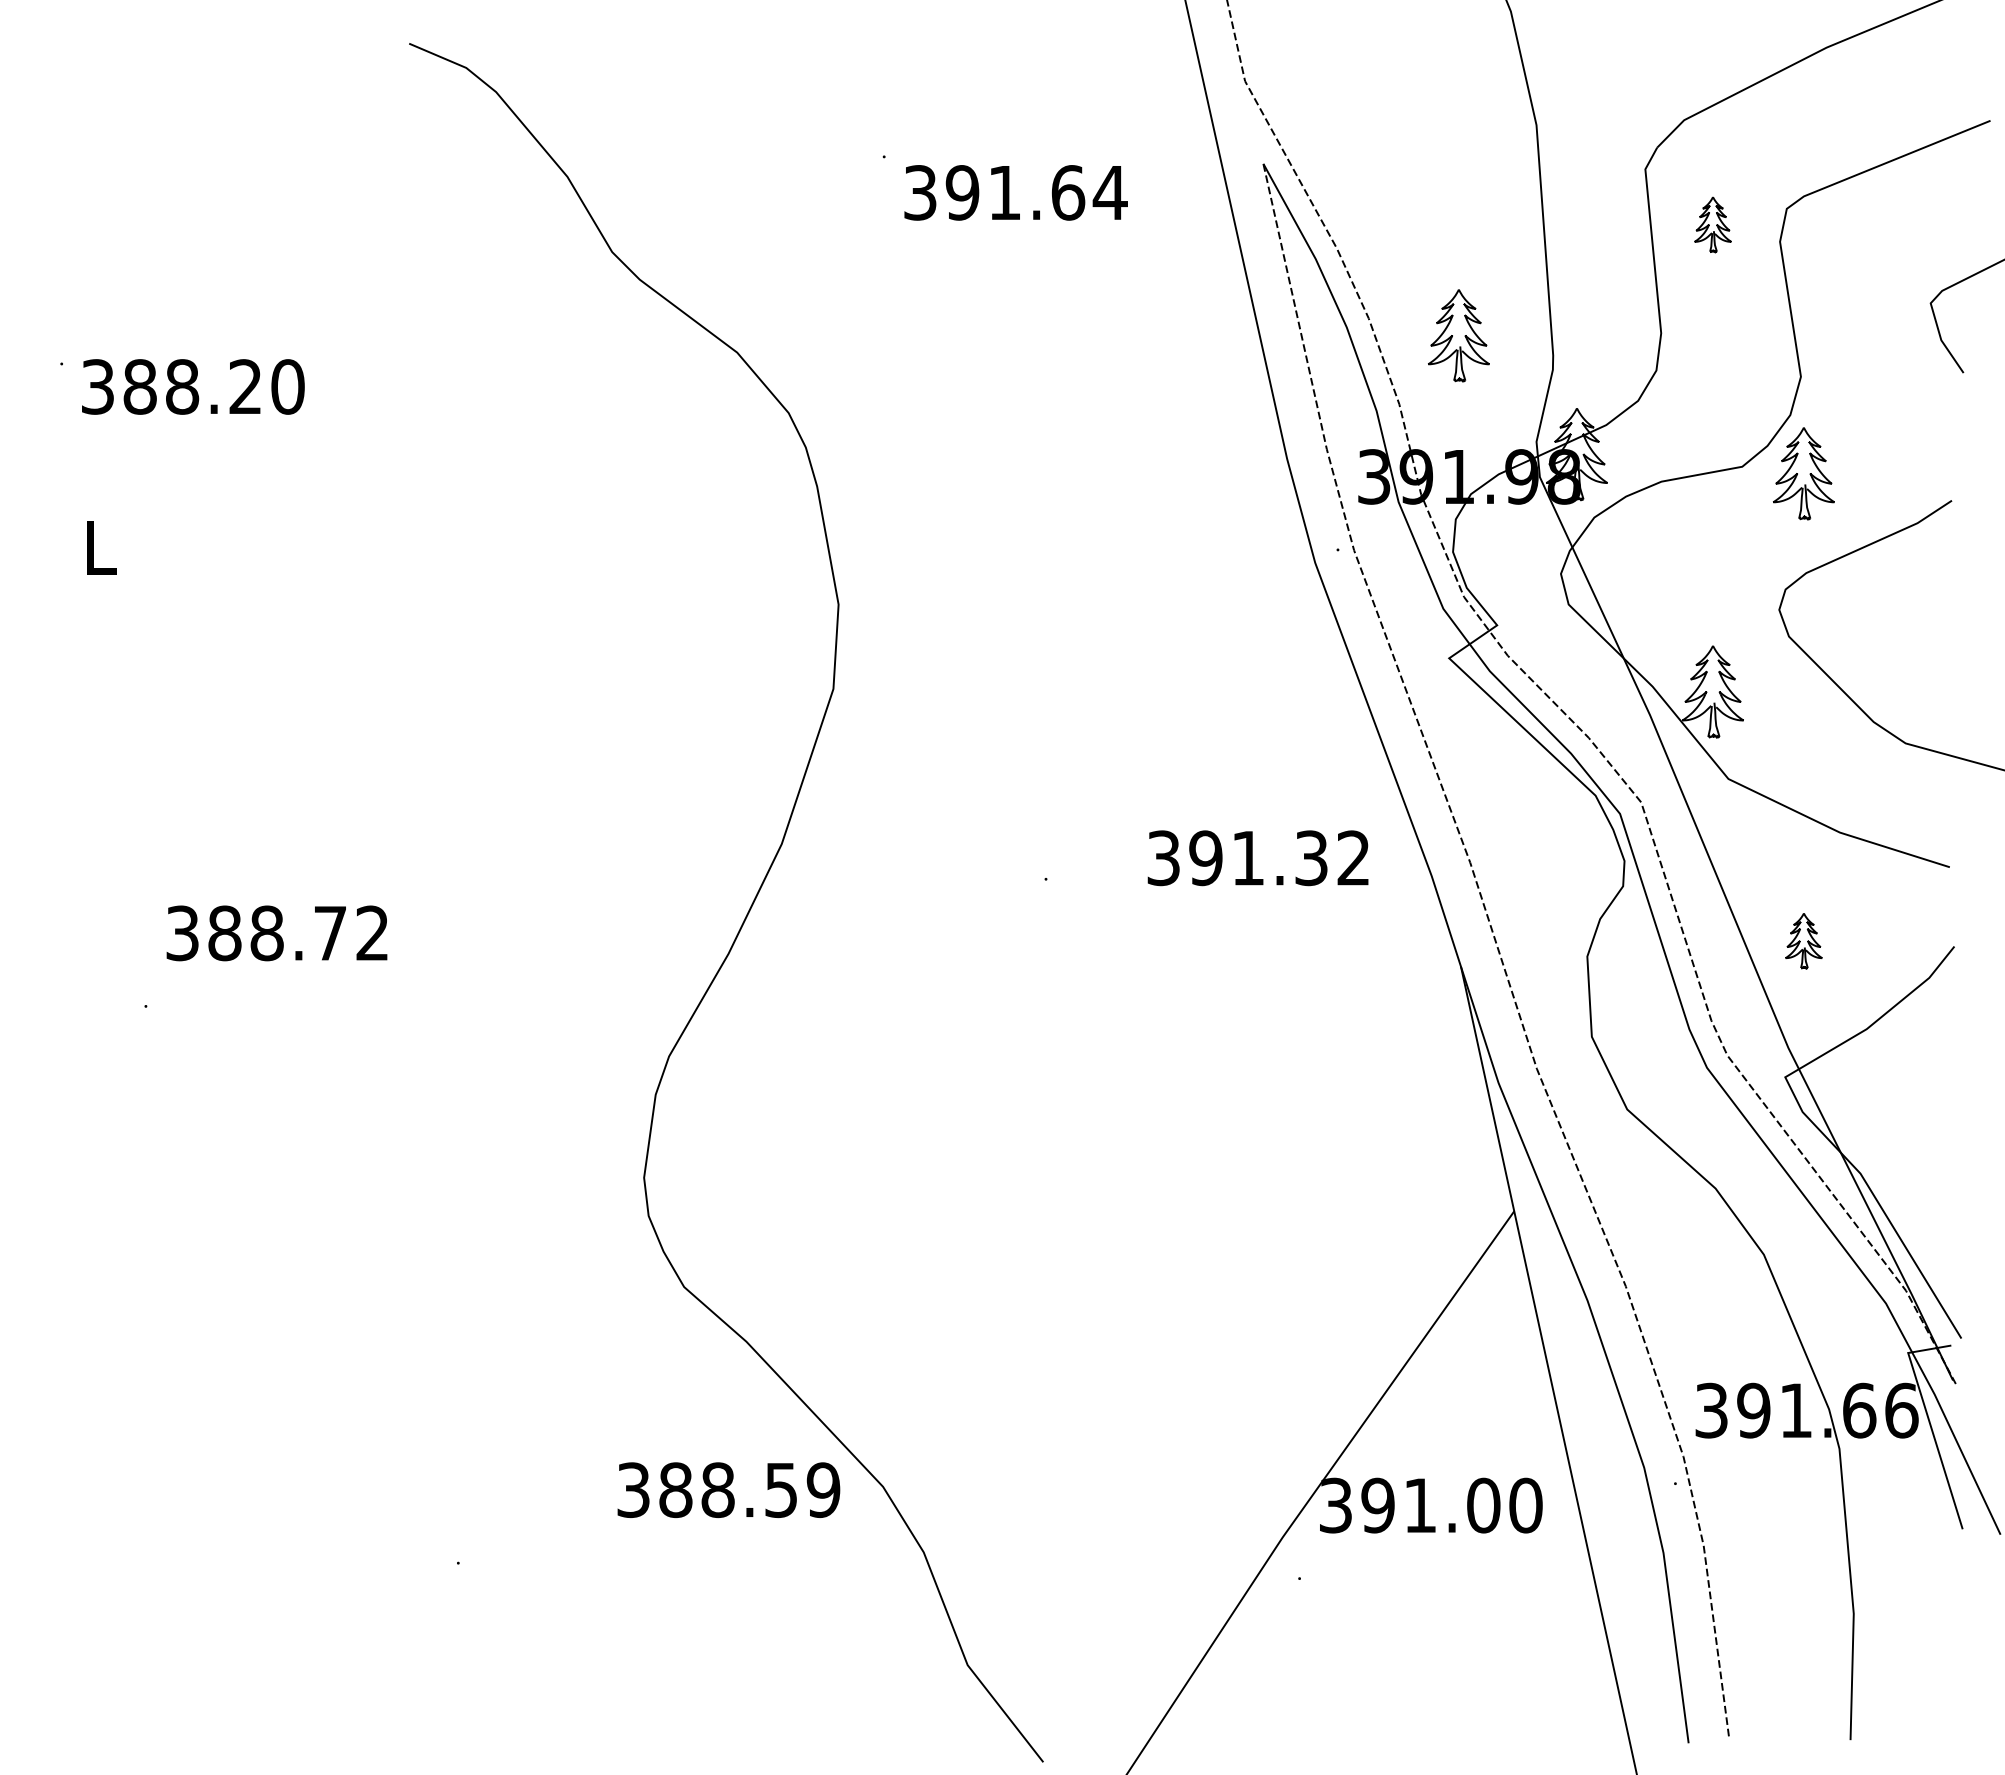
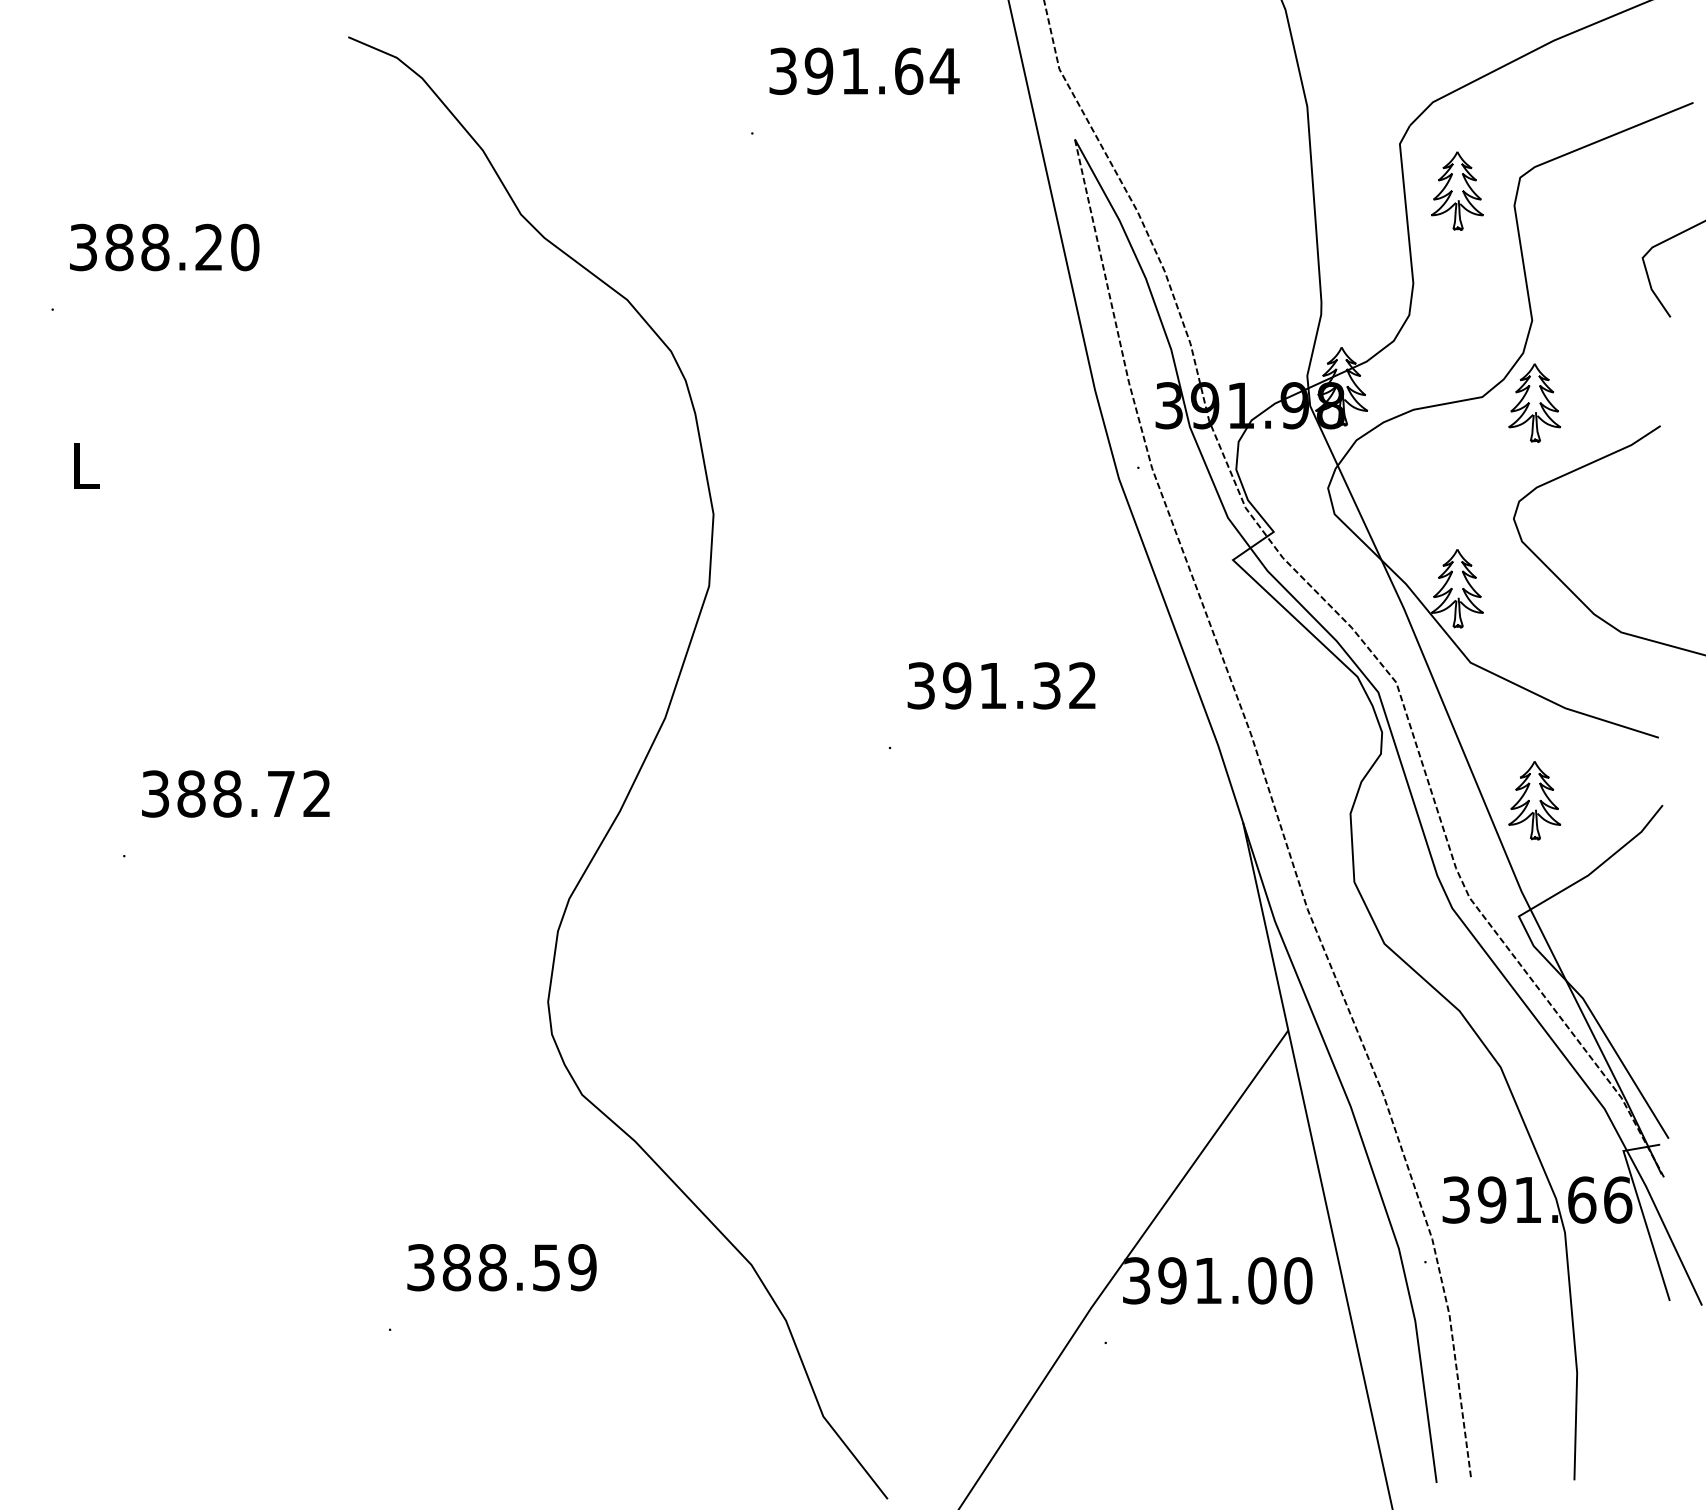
text: (1015, 192) -> (864, 71), moved
part: (1712, 224) -> (1456, 190), size x1.67
part: (1458, 335) -> (1240, 285), removed
text: (193, 386) -> (164, 247), moved
text: (1257, 858) -> (1001, 686), moved
part: (1803, 940) -> (1534, 800), size x1.67
text: (728, 1489) -> (501, 1267), moved

